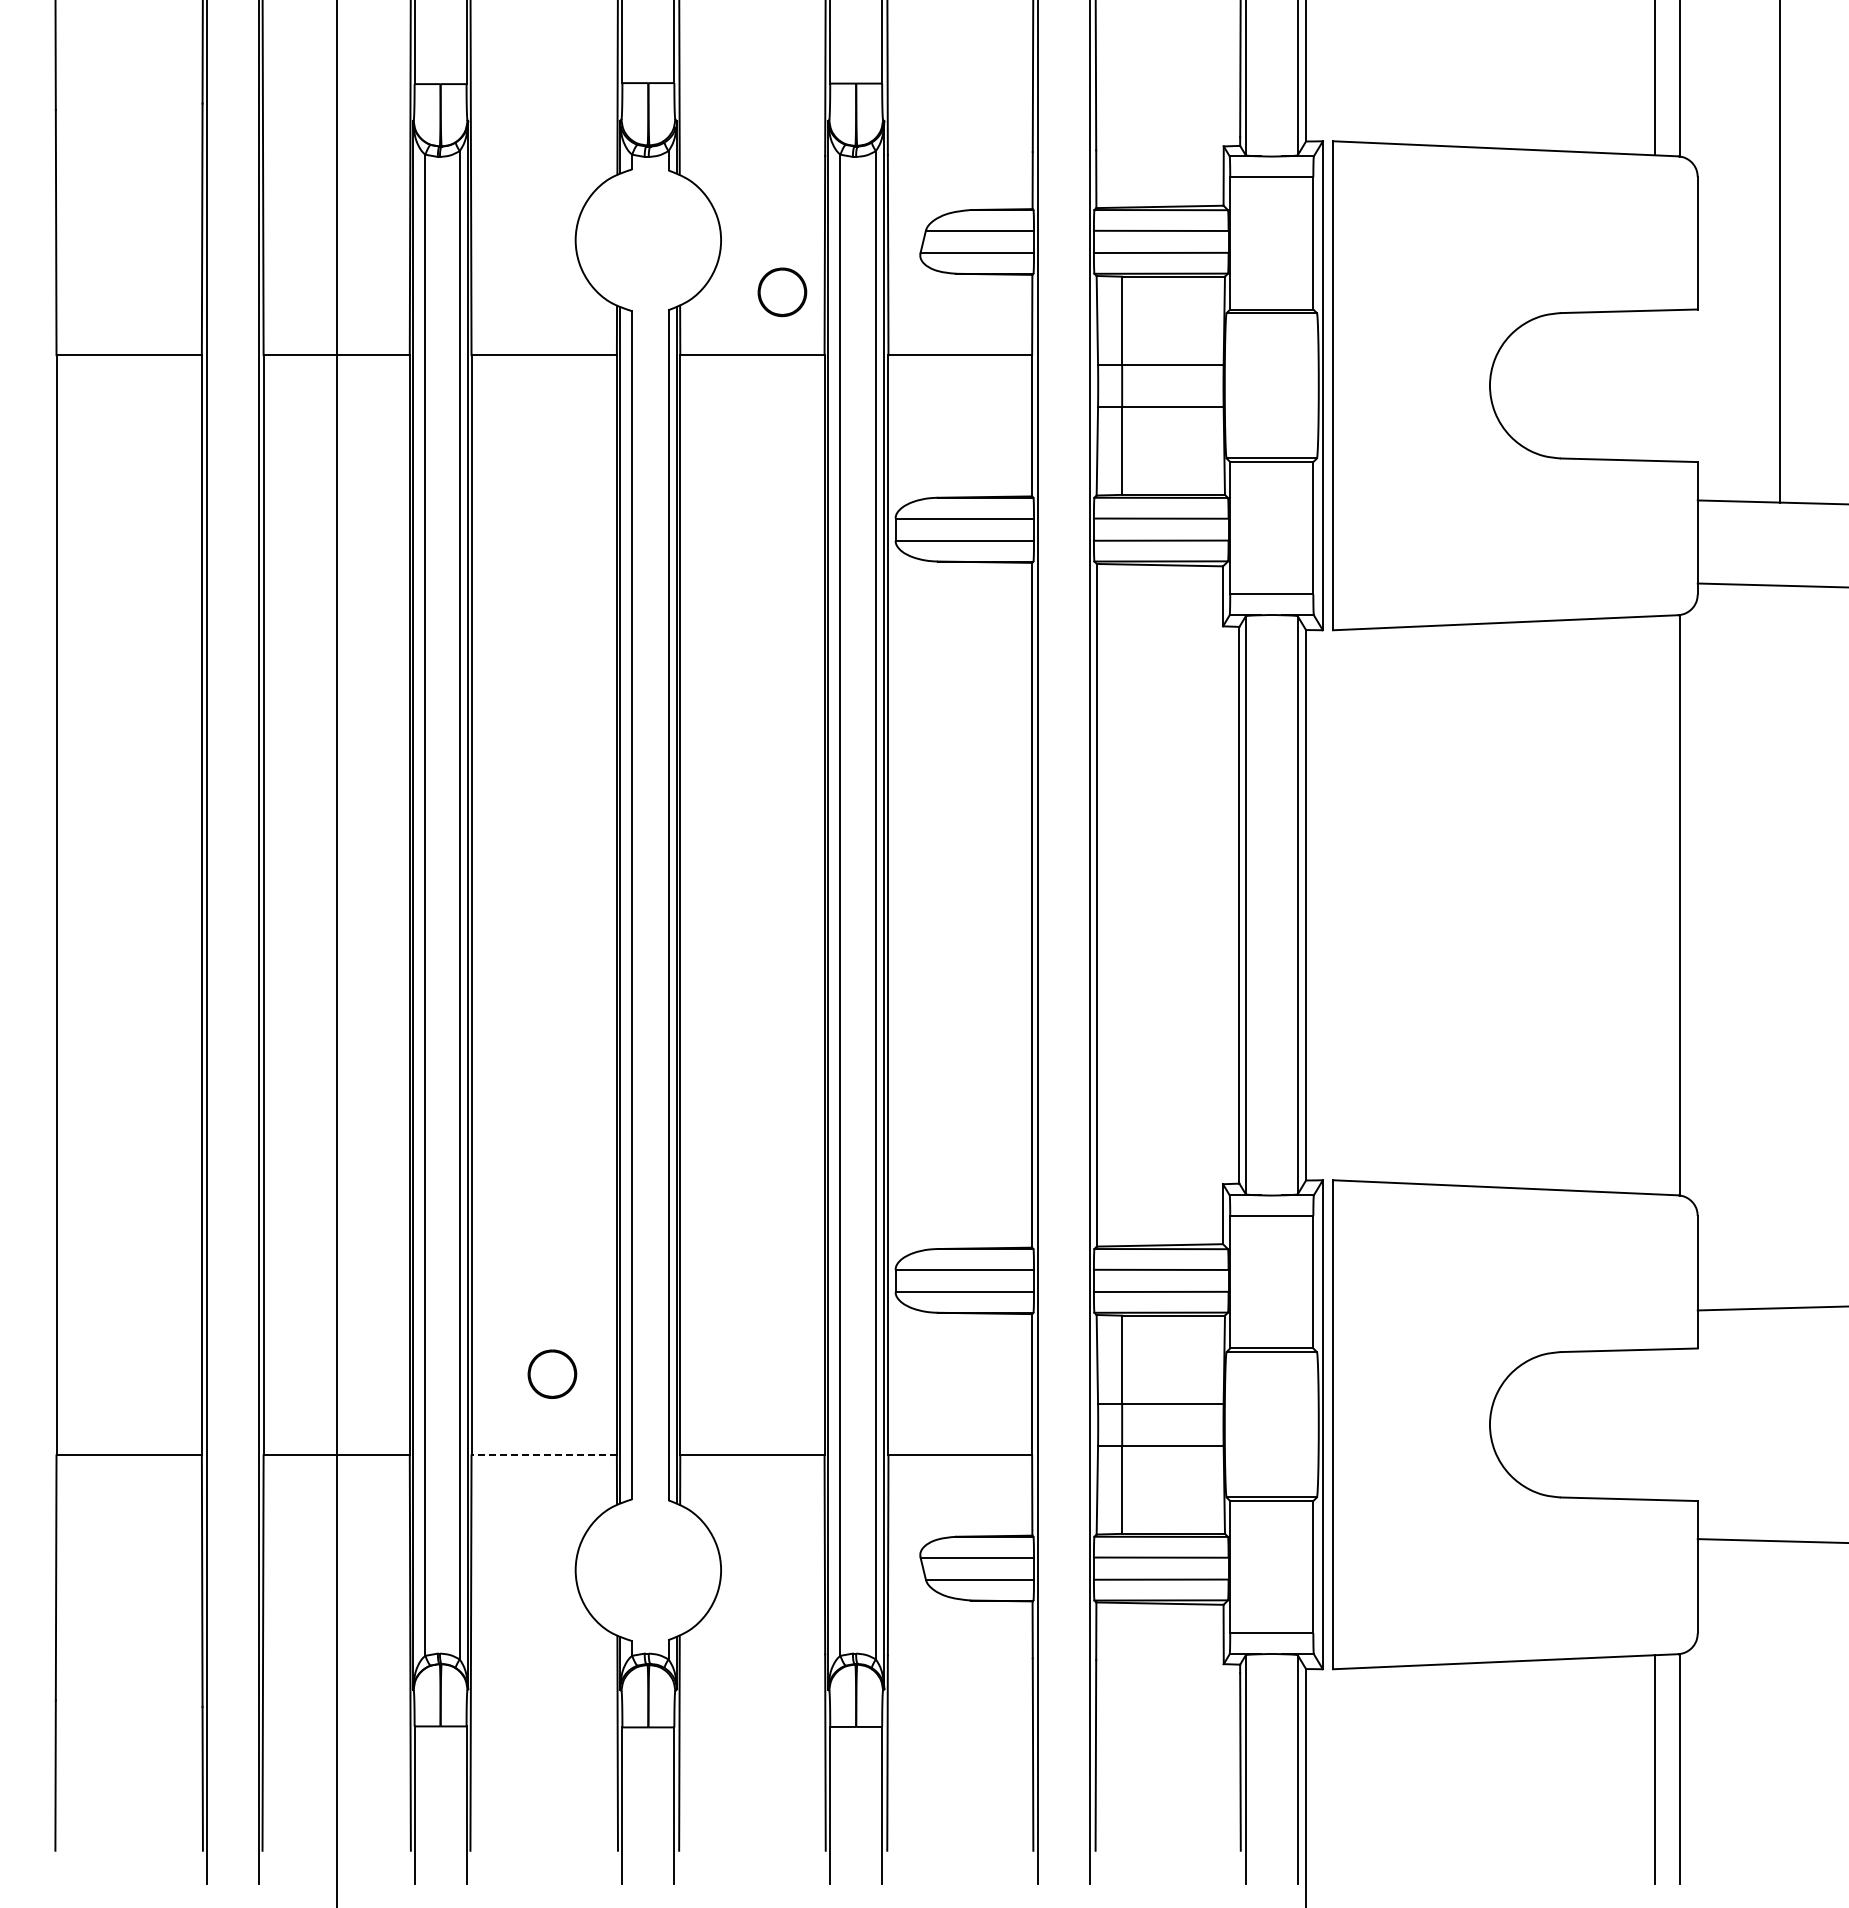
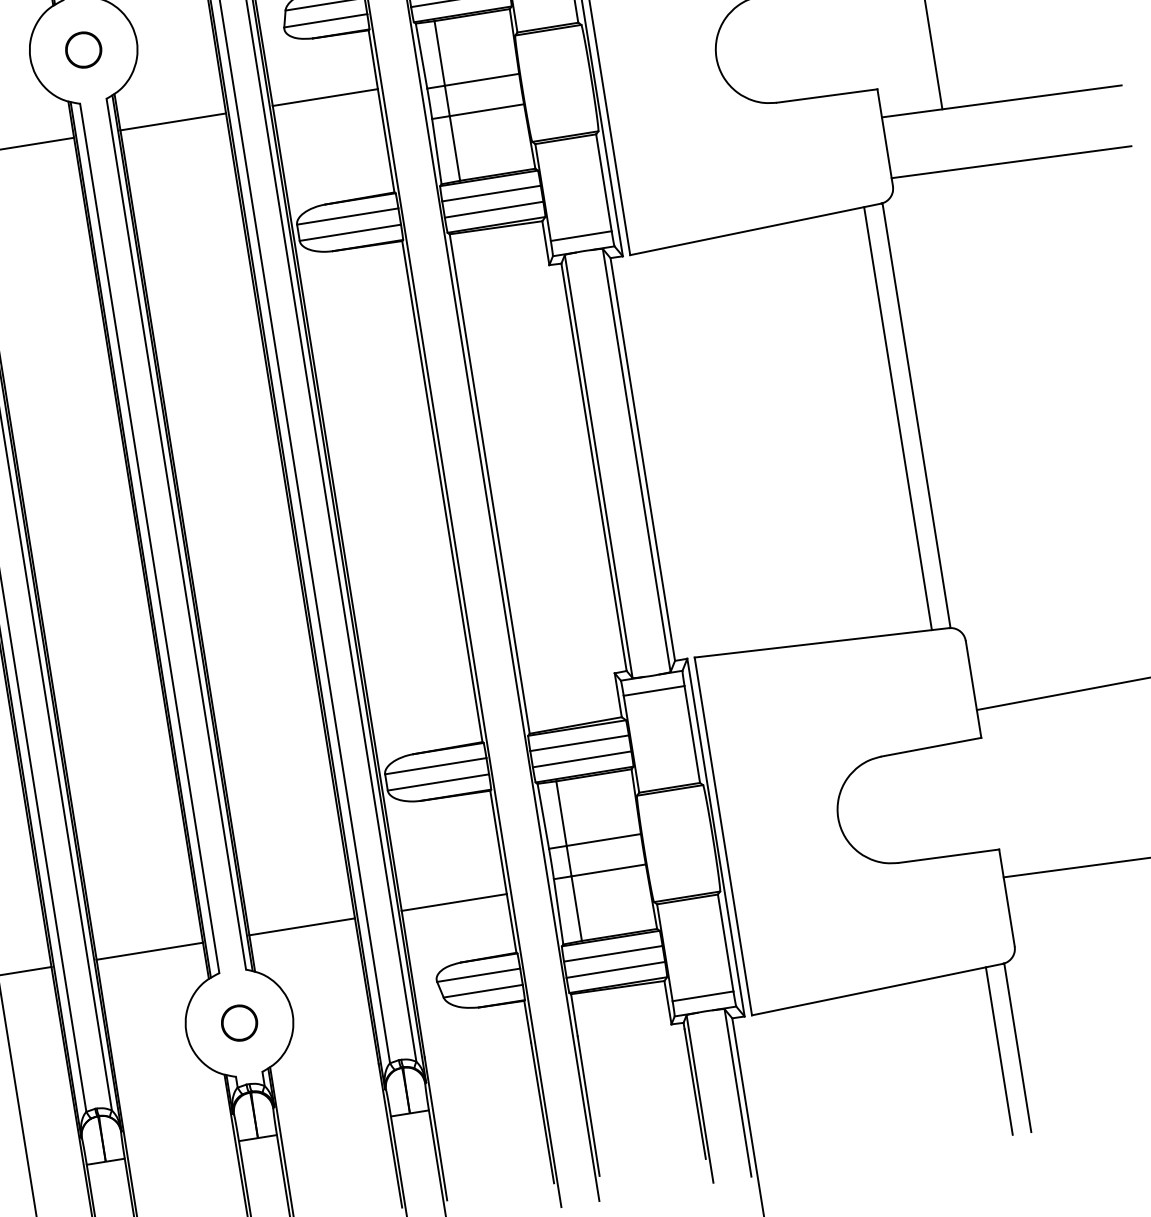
part: (782, 292) -> (83, 50), moved
line: (1654, 905) -> (897, 418), added
part: (552, 1373) -> (239, 1022), moved
line: (544, 1455) -> (150, 951), dashed -> solid

